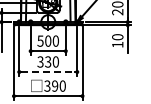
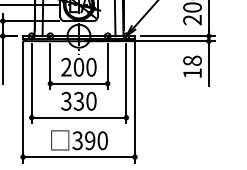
text: (117, 37) -> (192, 61), 10 -> 18
text: (40, 40) -> (66, 66), 500 -> 200
line: (48, 72) -> (79, 118), dashed -> solid

